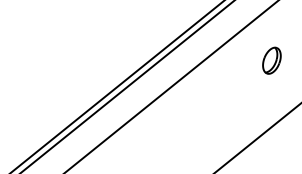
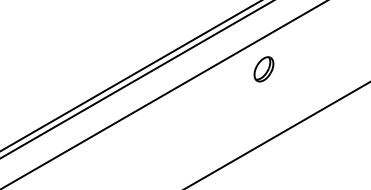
part: (271, 60) -> (263, 69), moved

